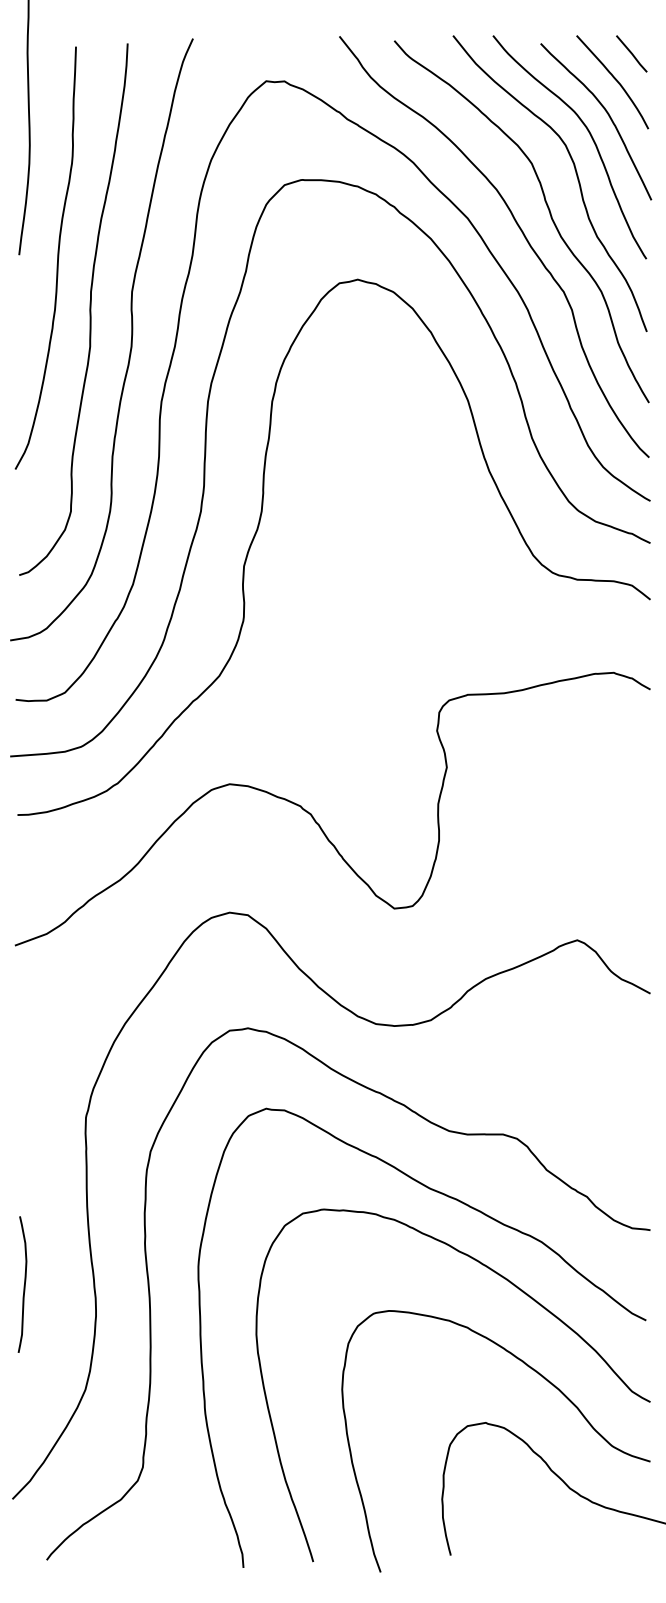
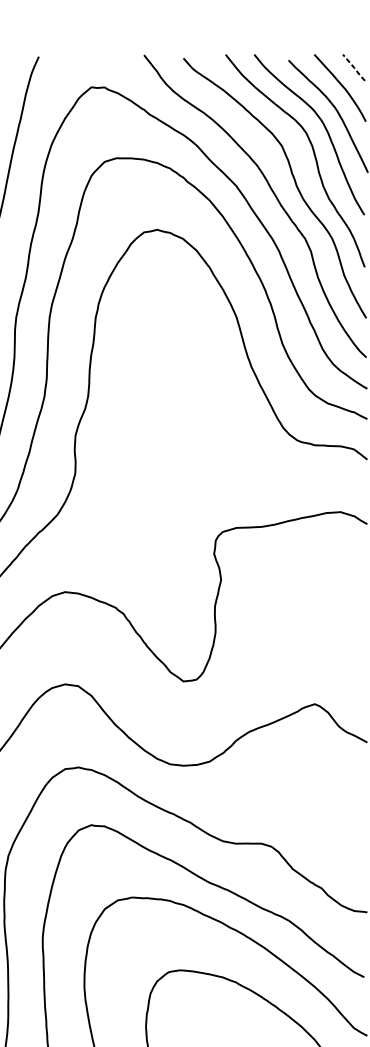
line: (632, 54) -> (354, 68), solid -> dashed

